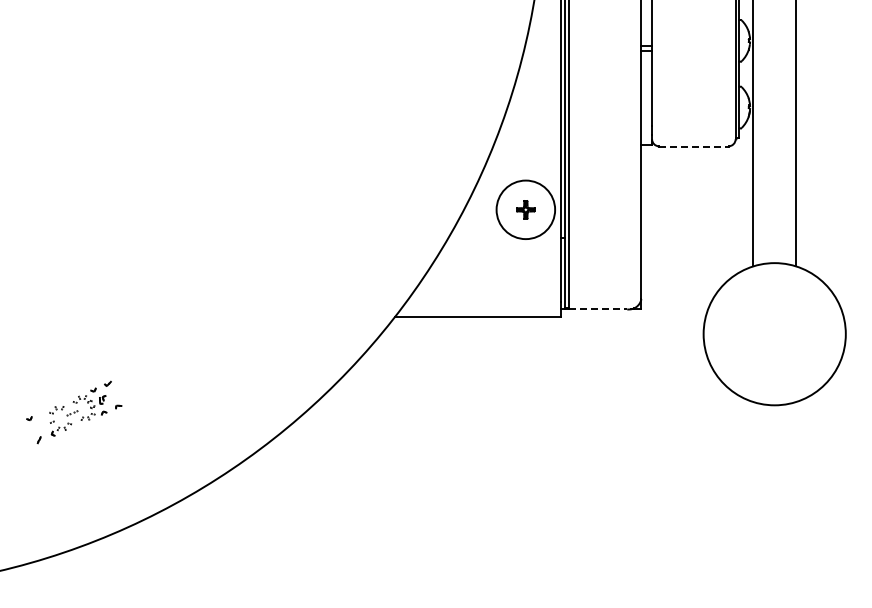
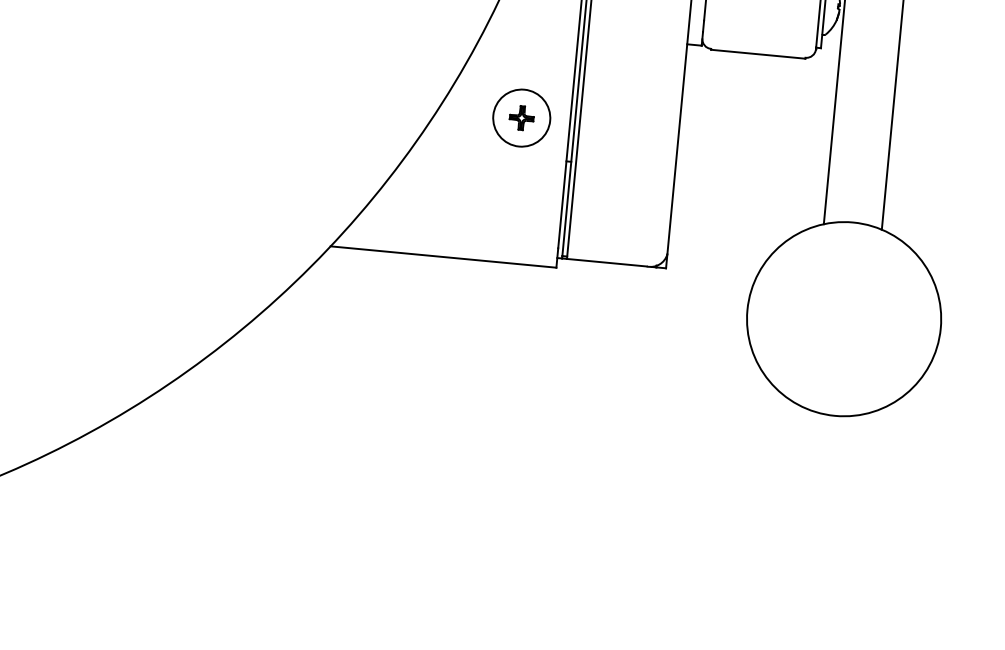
line: (693, 146) -> (757, 53), dashed -> solid
circle: (525, 209) -> (521, 117), size x0.71
line: (598, 309) -> (607, 262), dashed -> solid

